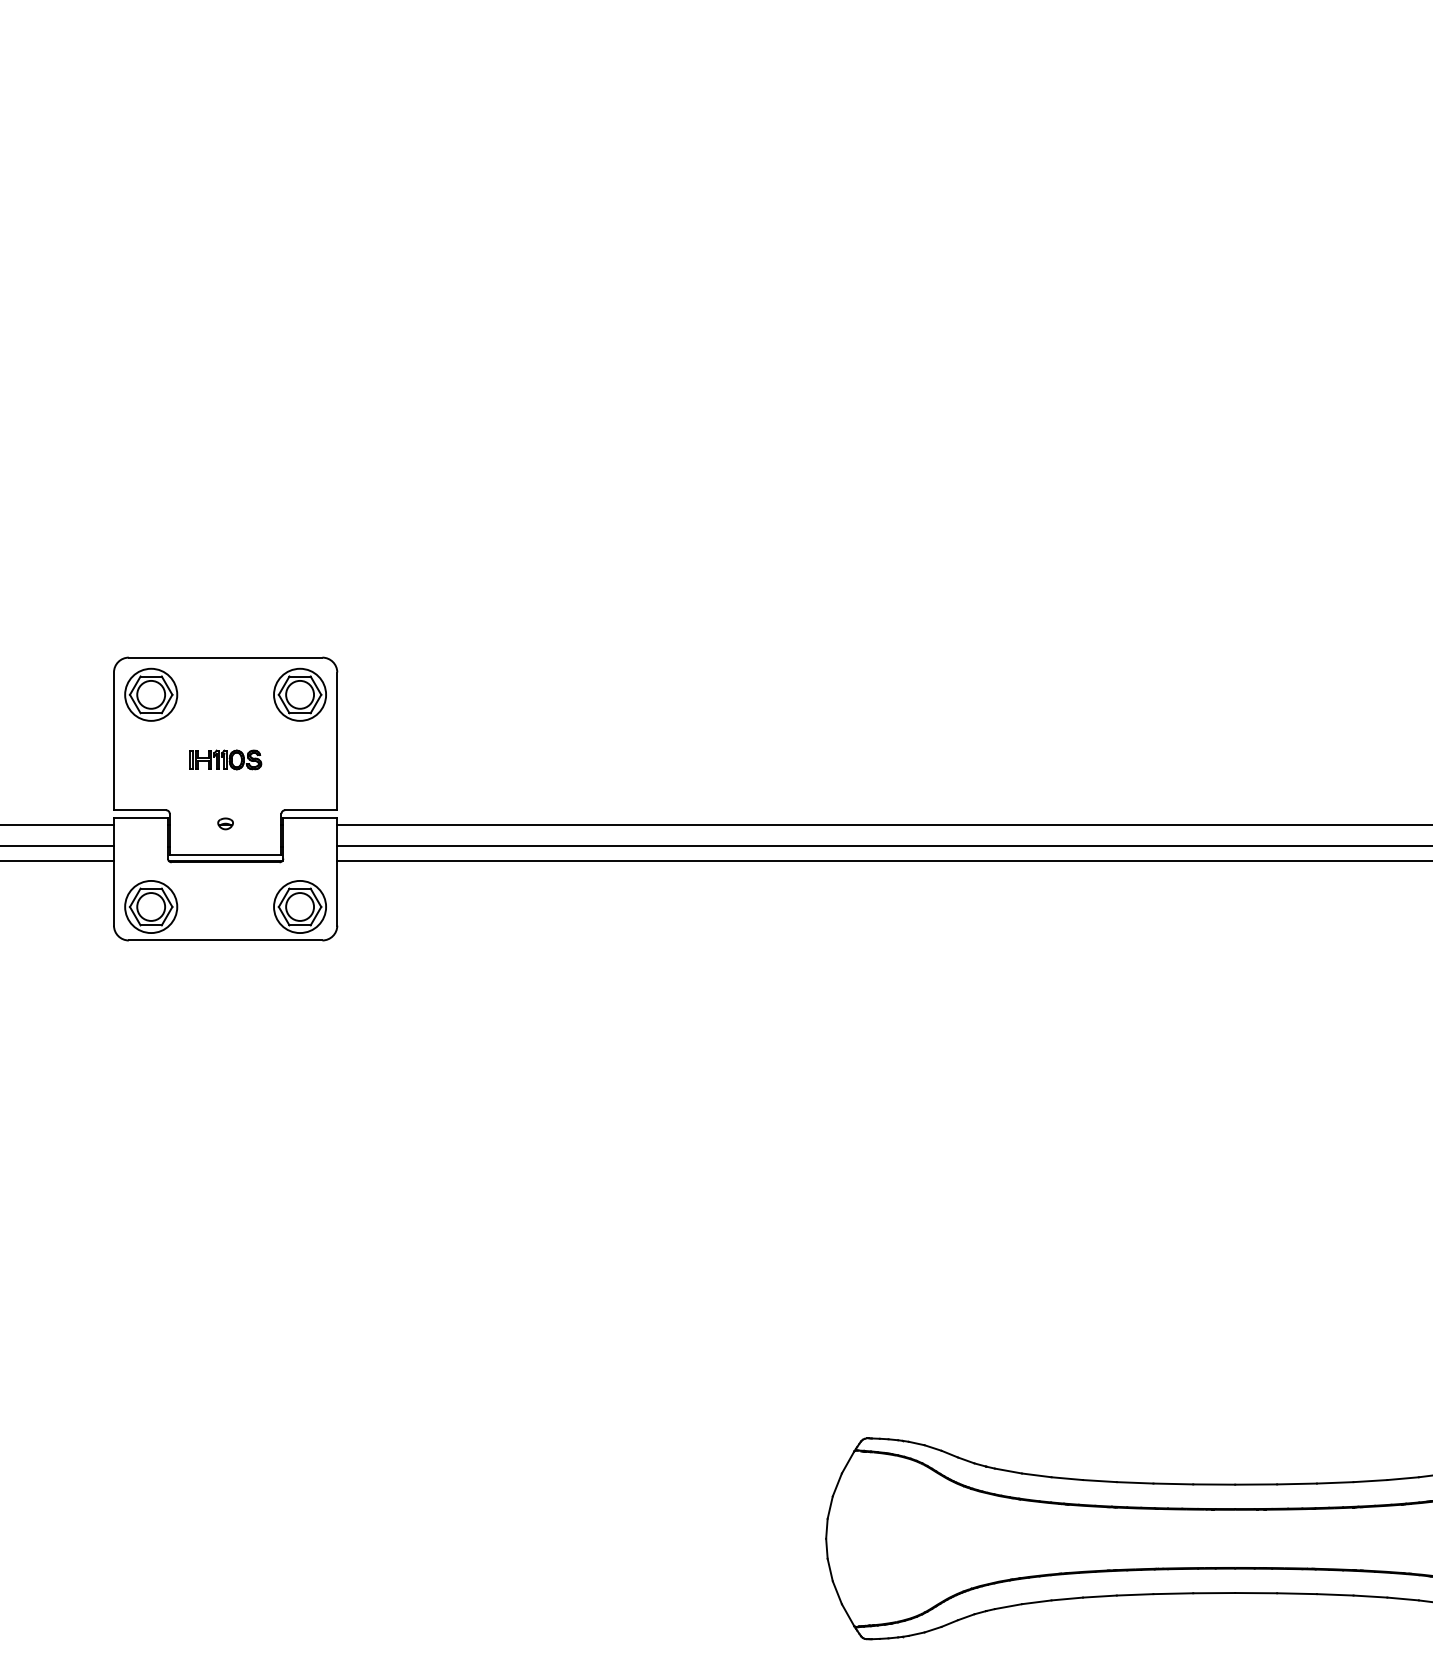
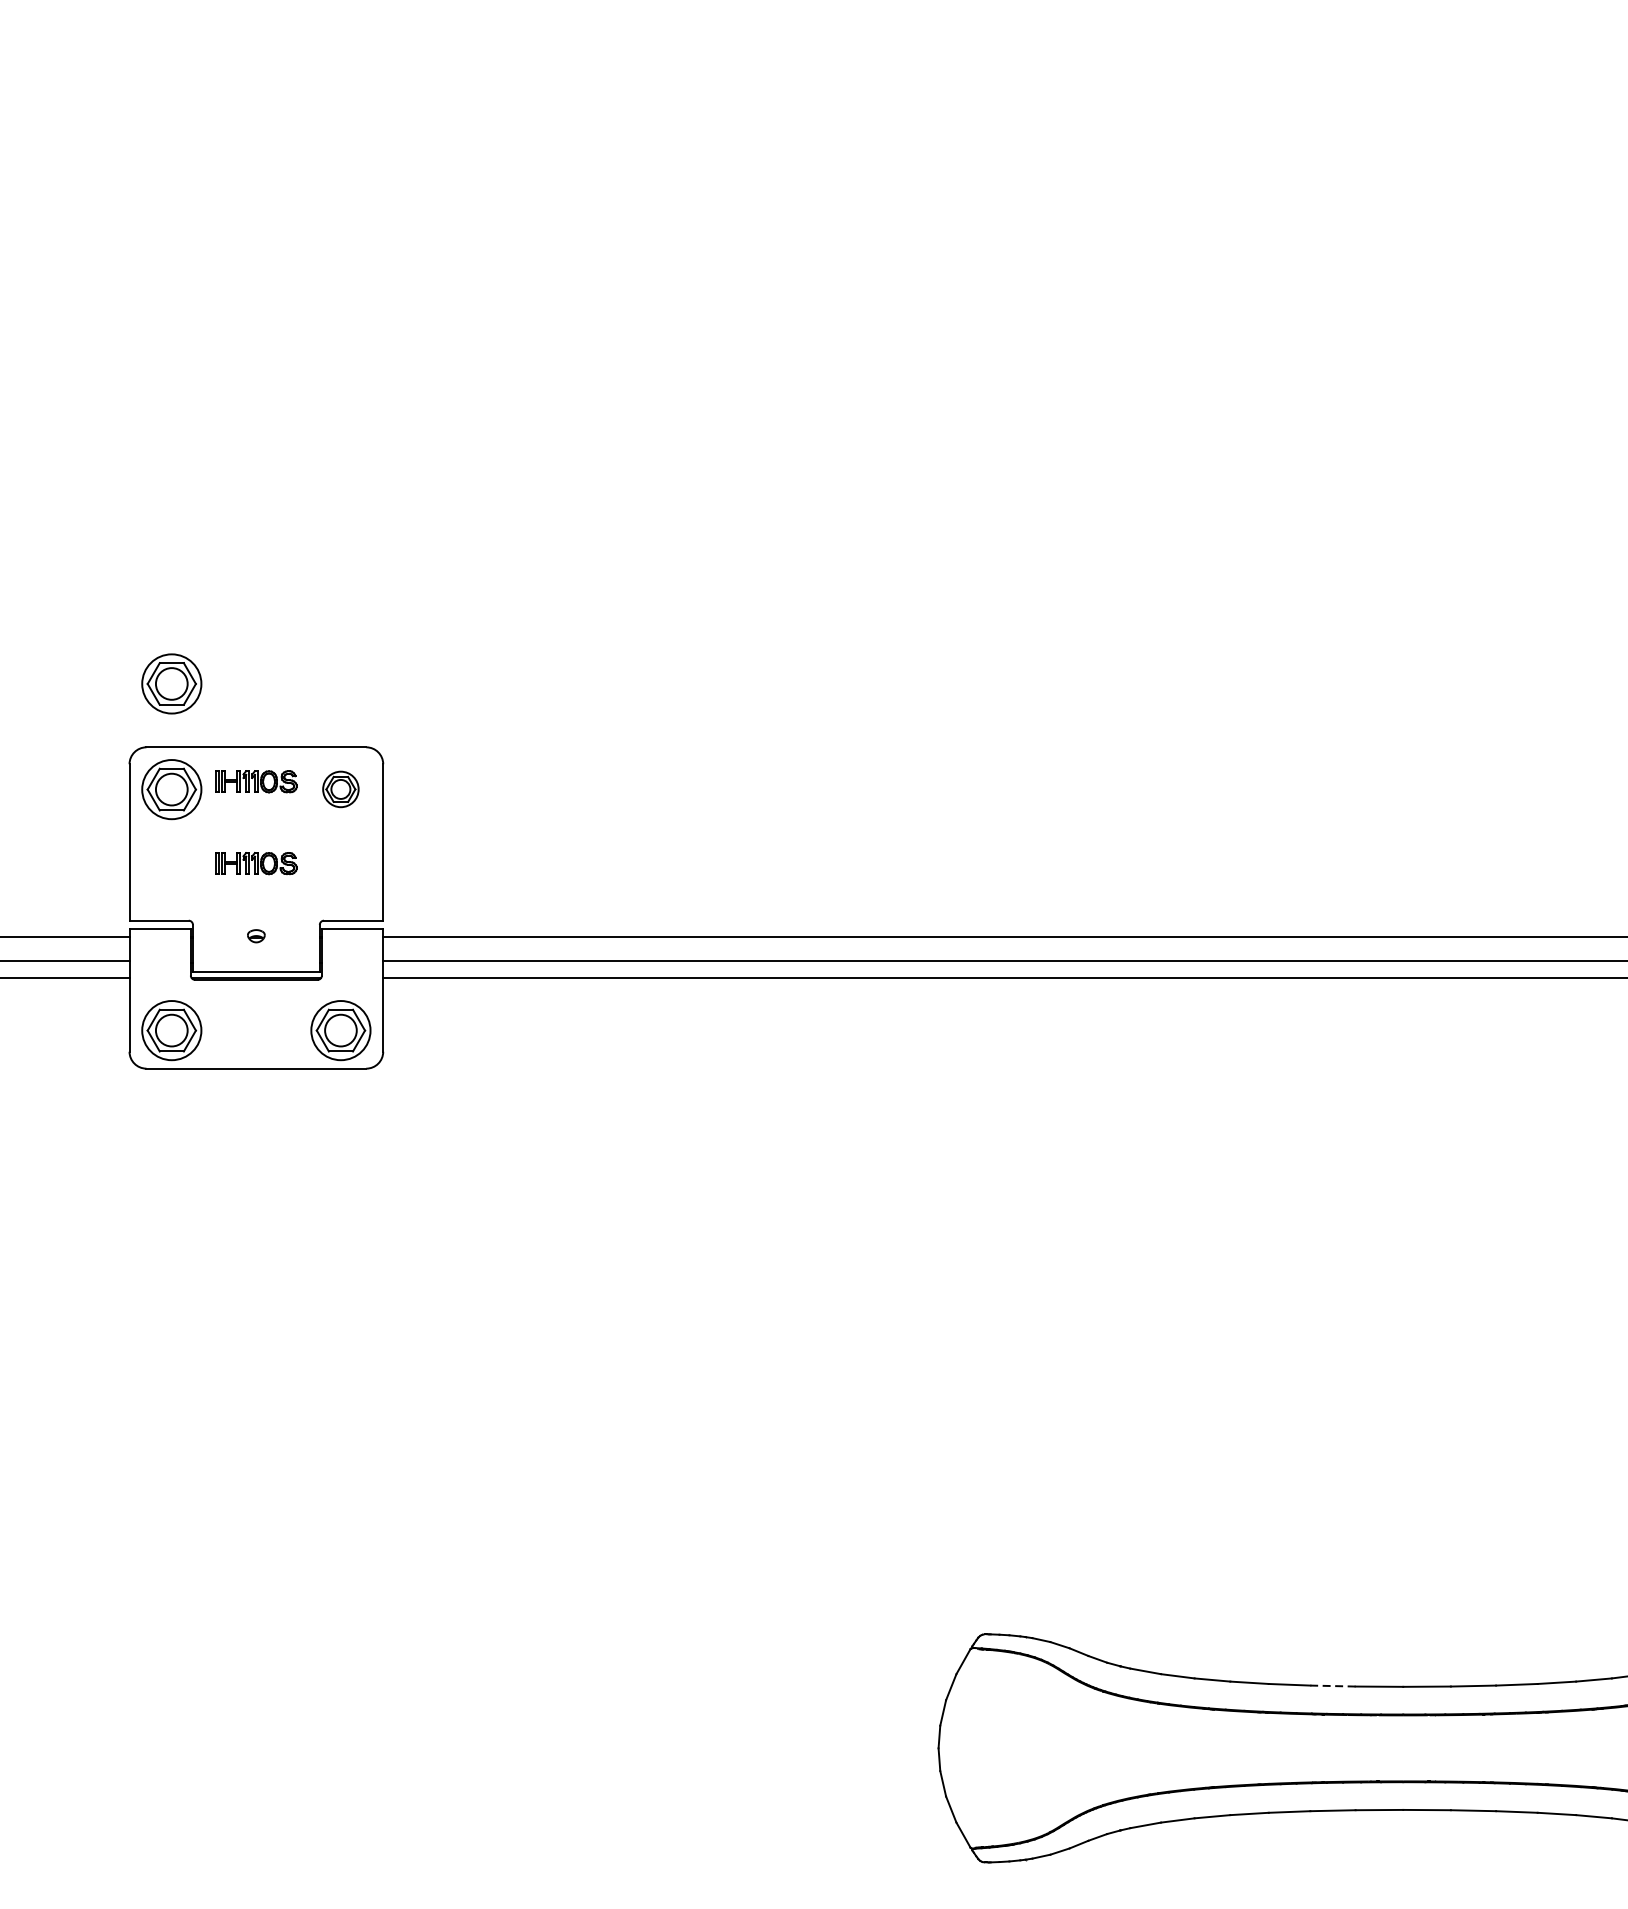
part: (151, 601) -> (172, 683), added
part: (225, 687) -> (256, 781), added
part: (299, 694) -> (340, 789), size x0.6
line: (1173, 1483) -> (1333, 1685), solid -> dashed

